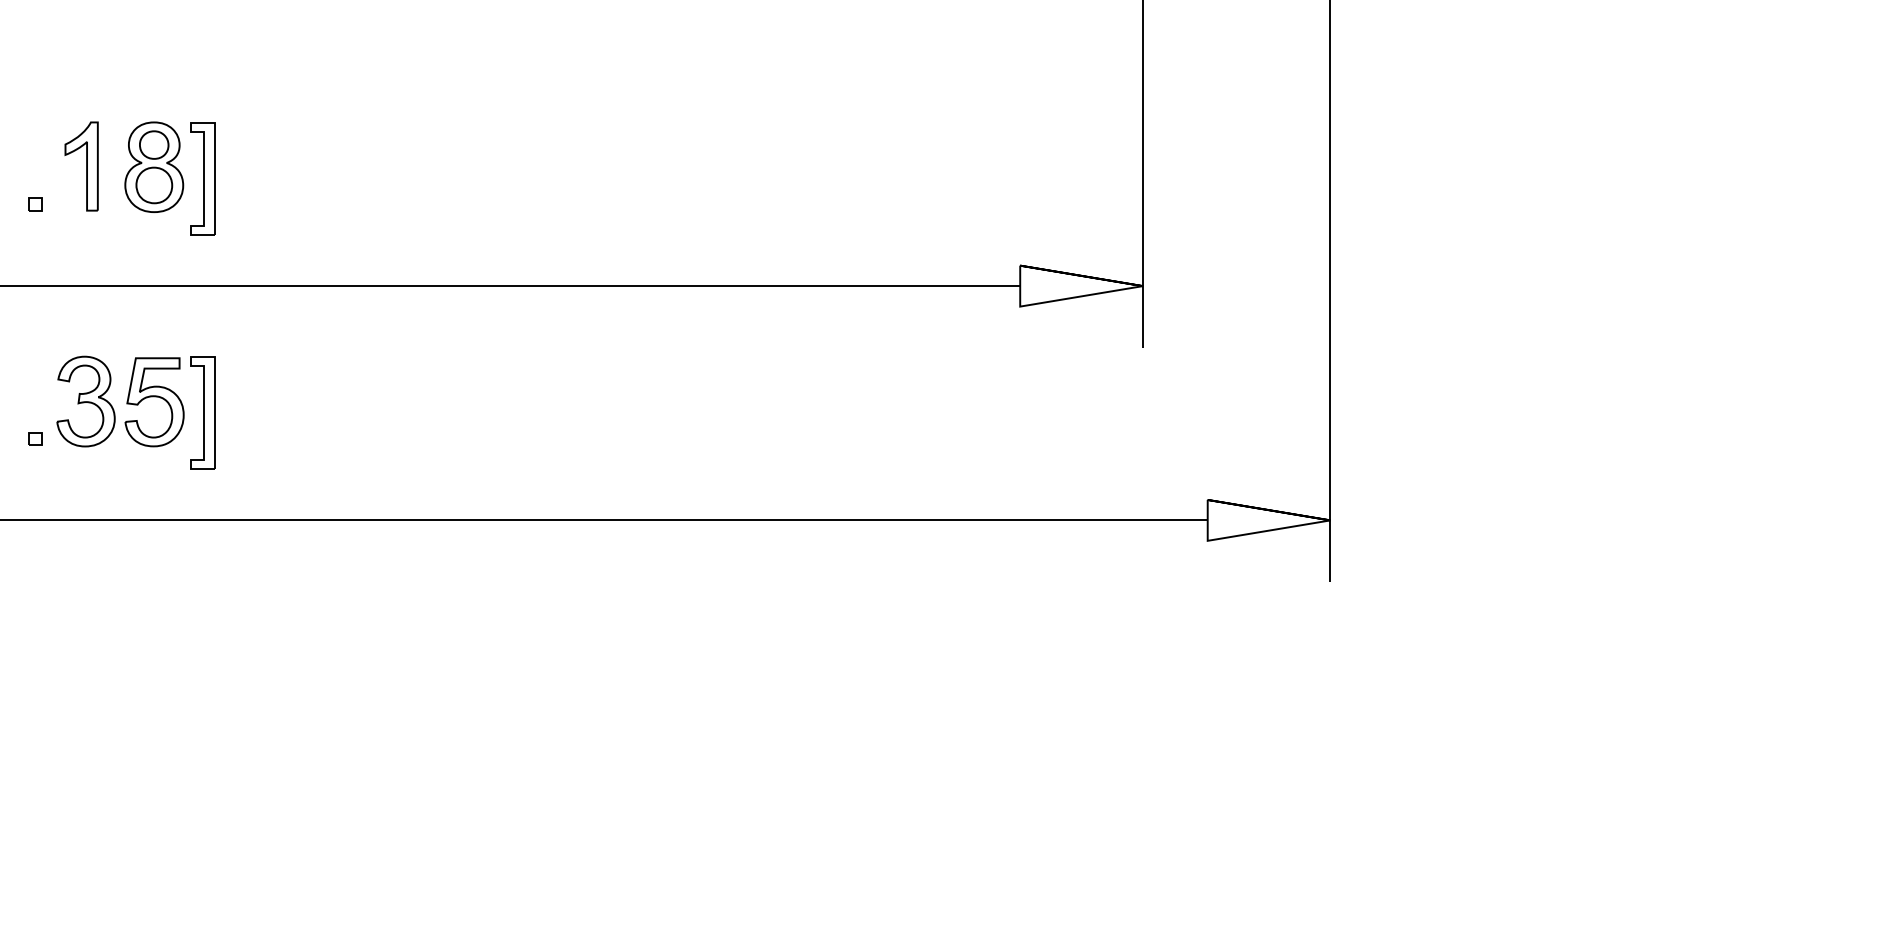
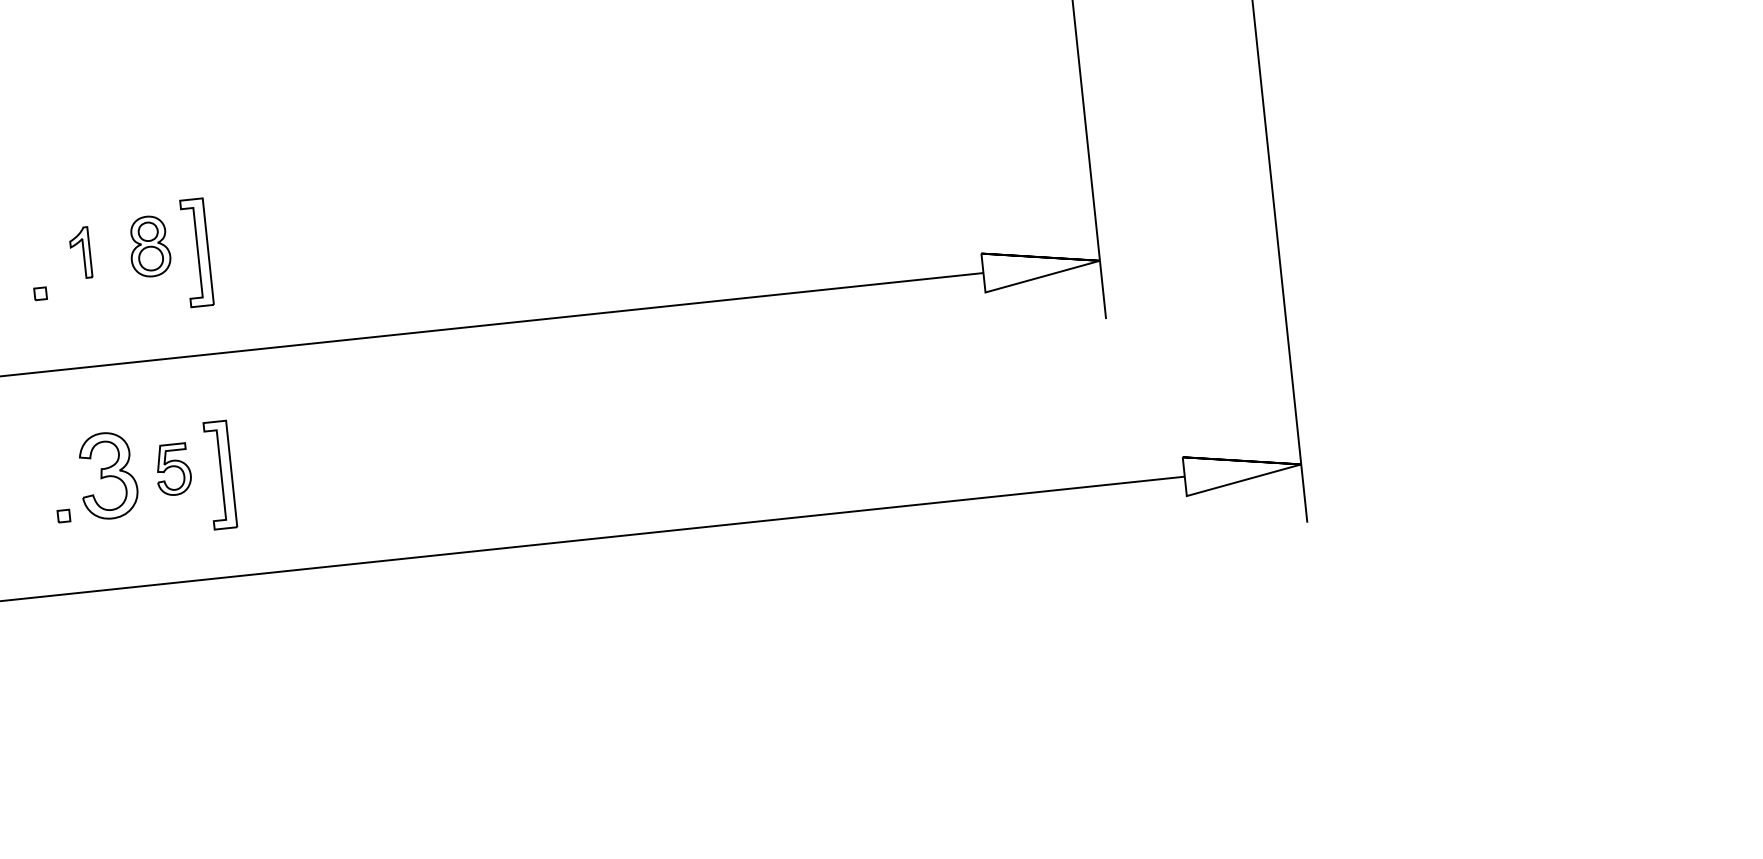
part: (81, 166) -> (80, 253), size x0.6
part: (154, 166) -> (149, 245), size x0.7
part: (154, 402) -> (173, 469), size x0.6

